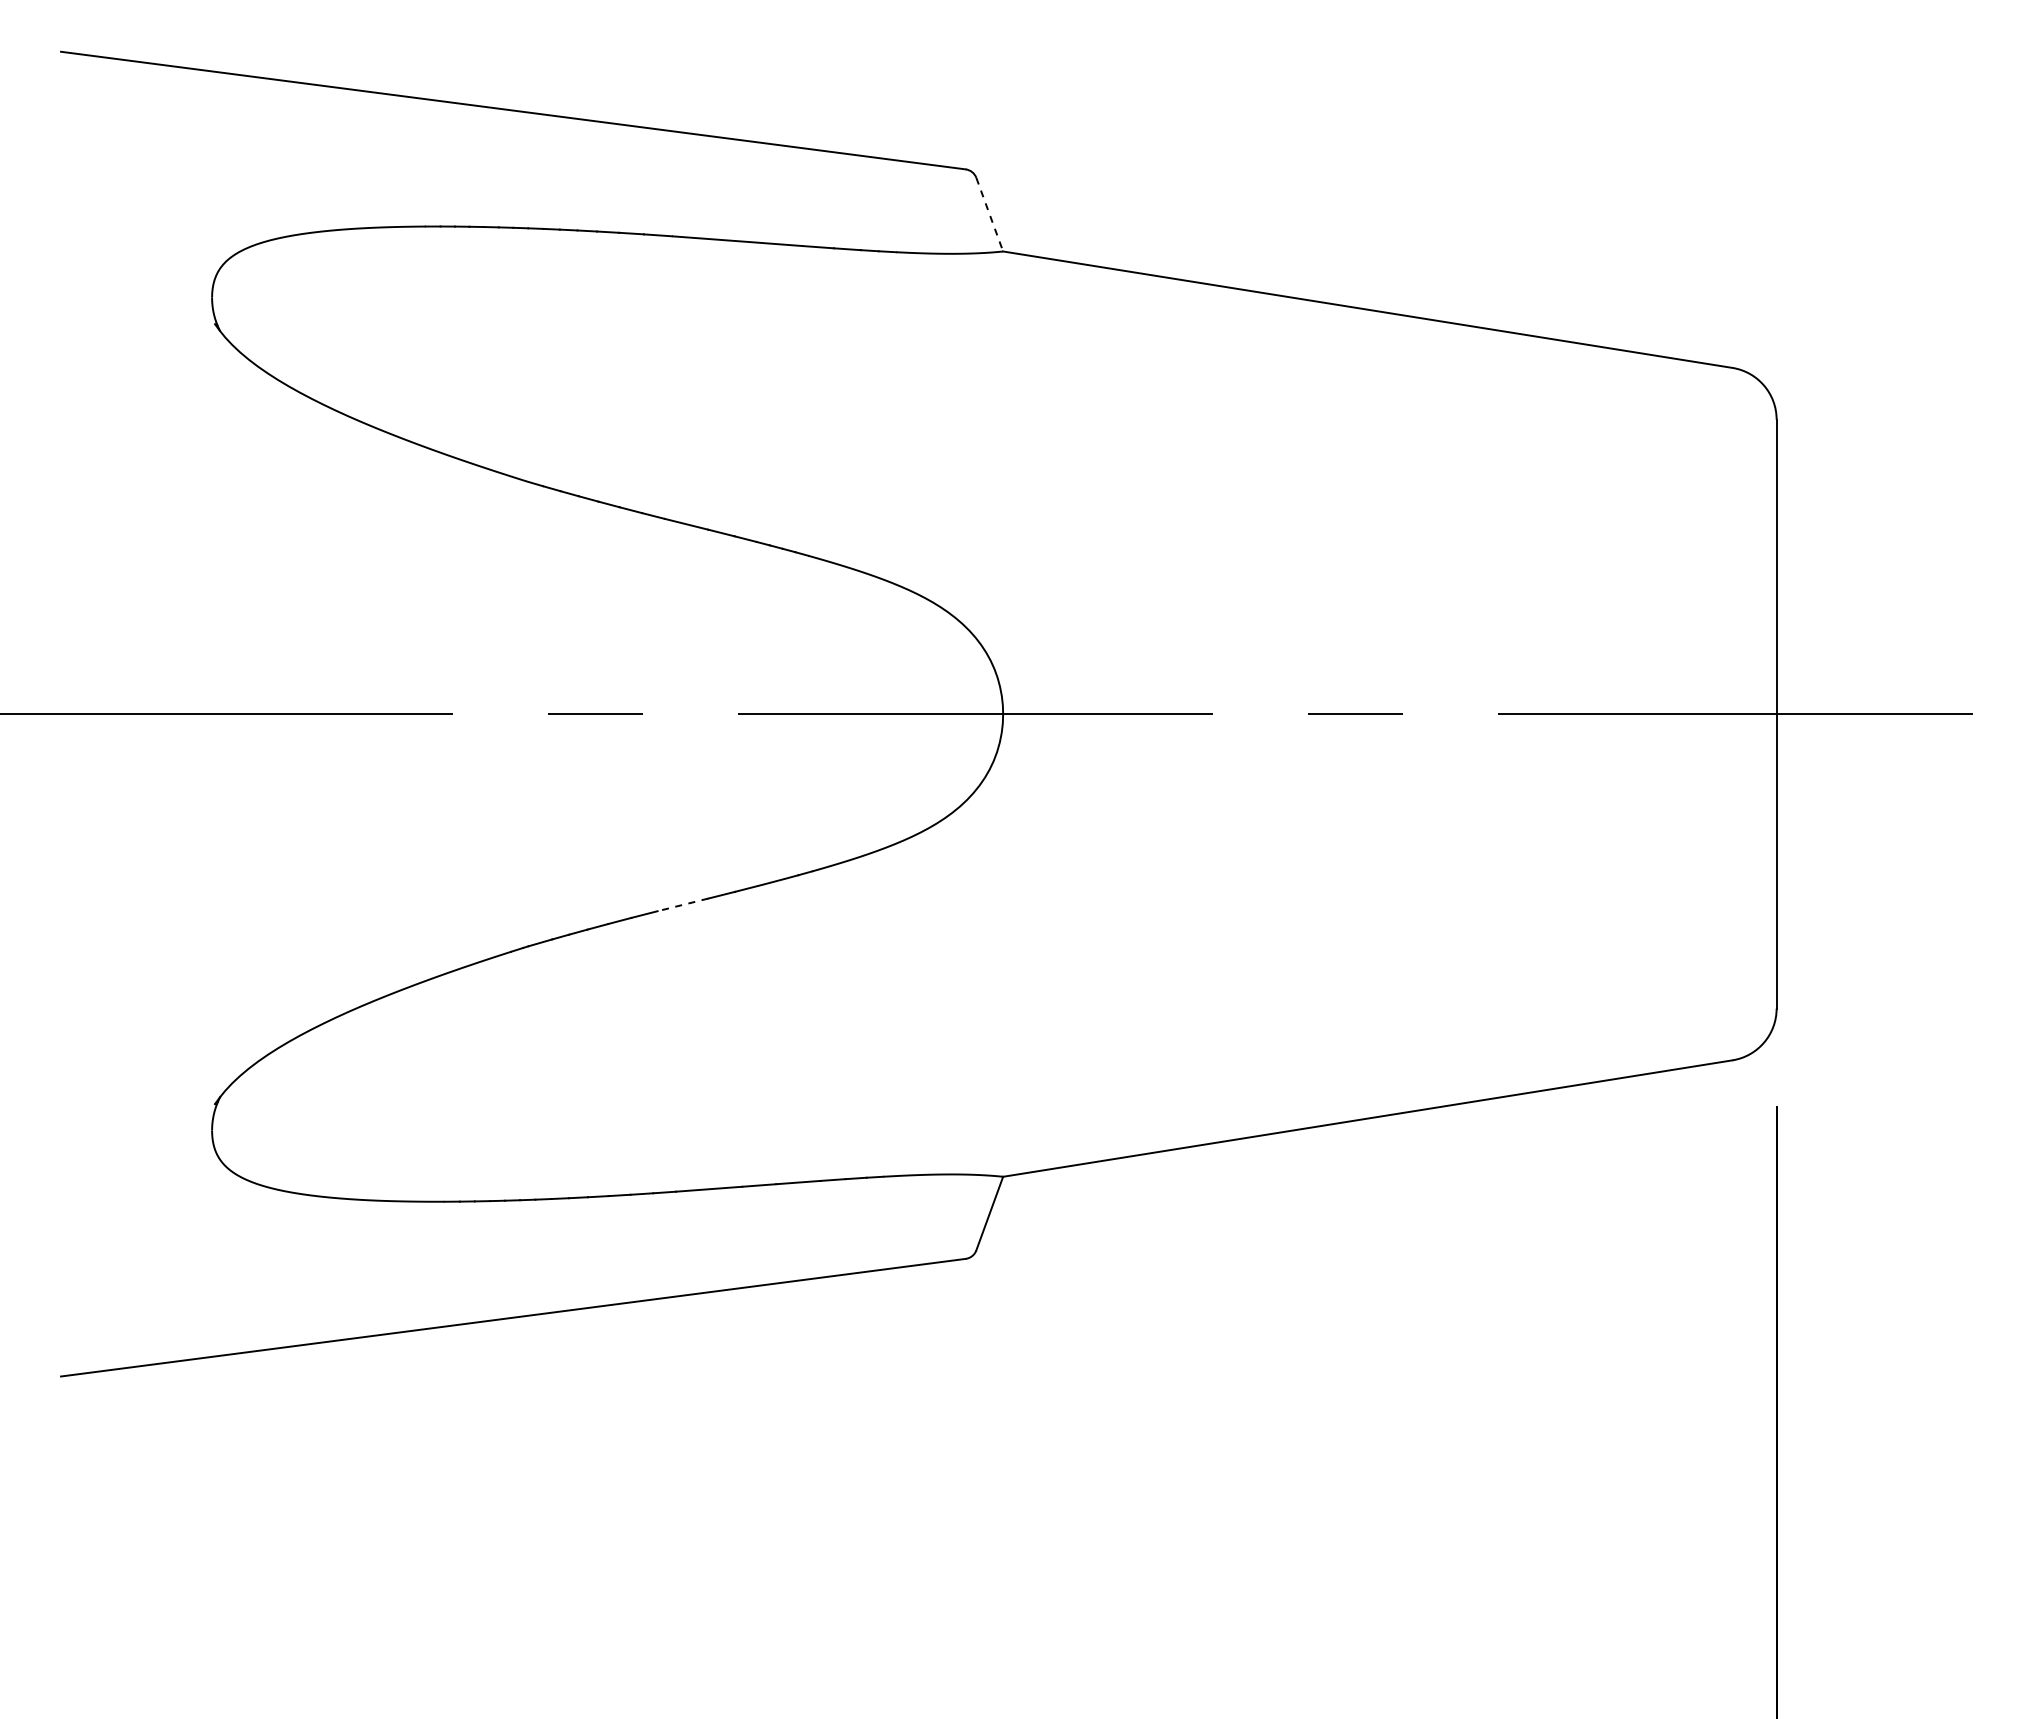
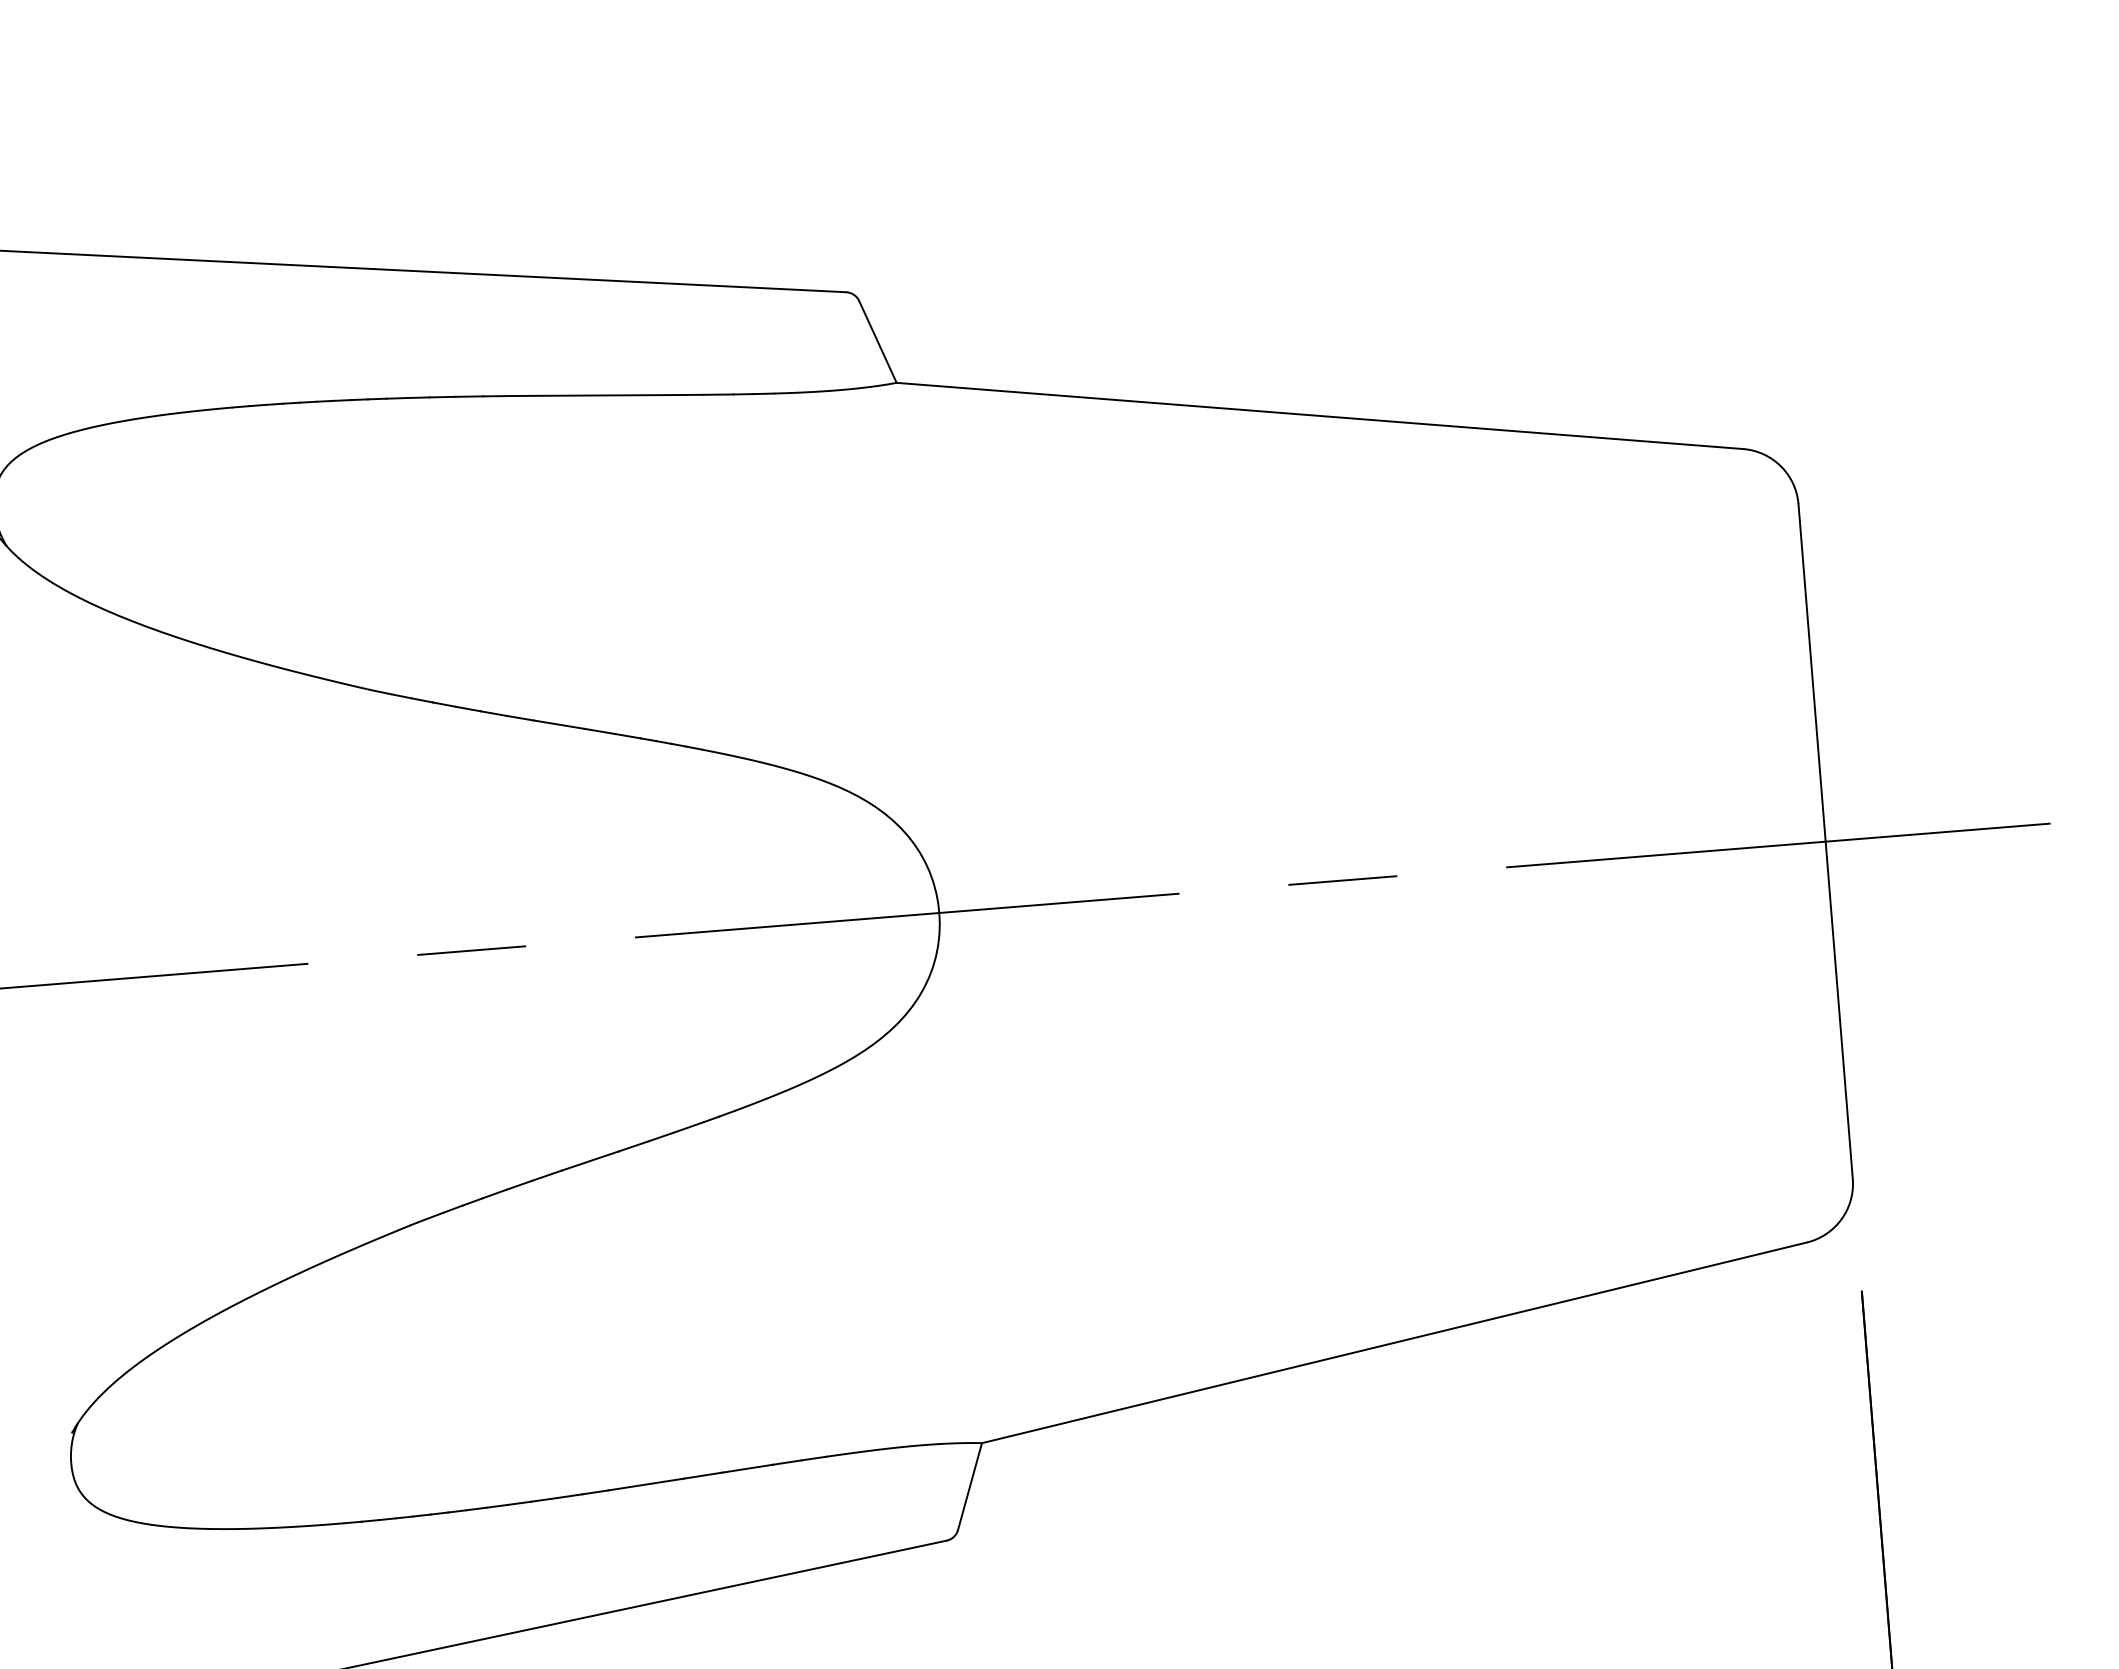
line: (989, 215) -> (877, 342), dashed -> solid
line: (682, 905) -> (589, 1161), dashed -> solid

